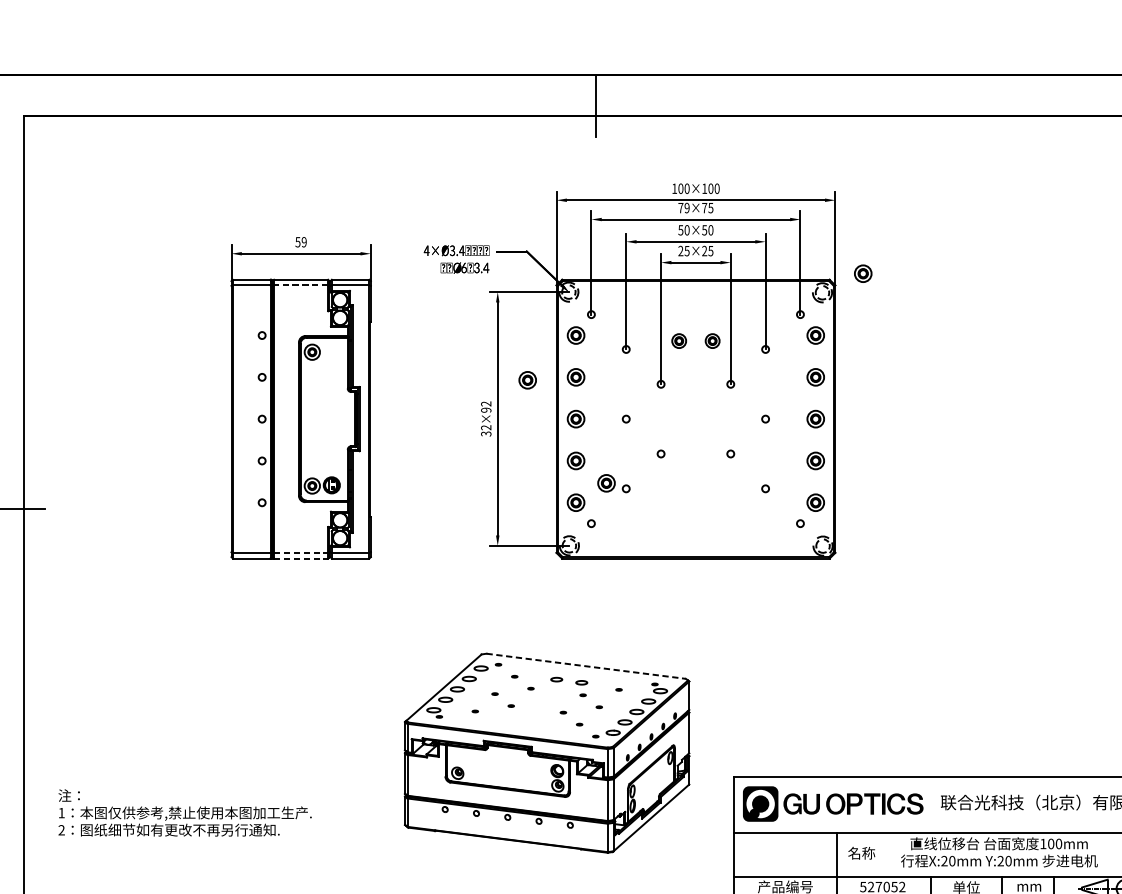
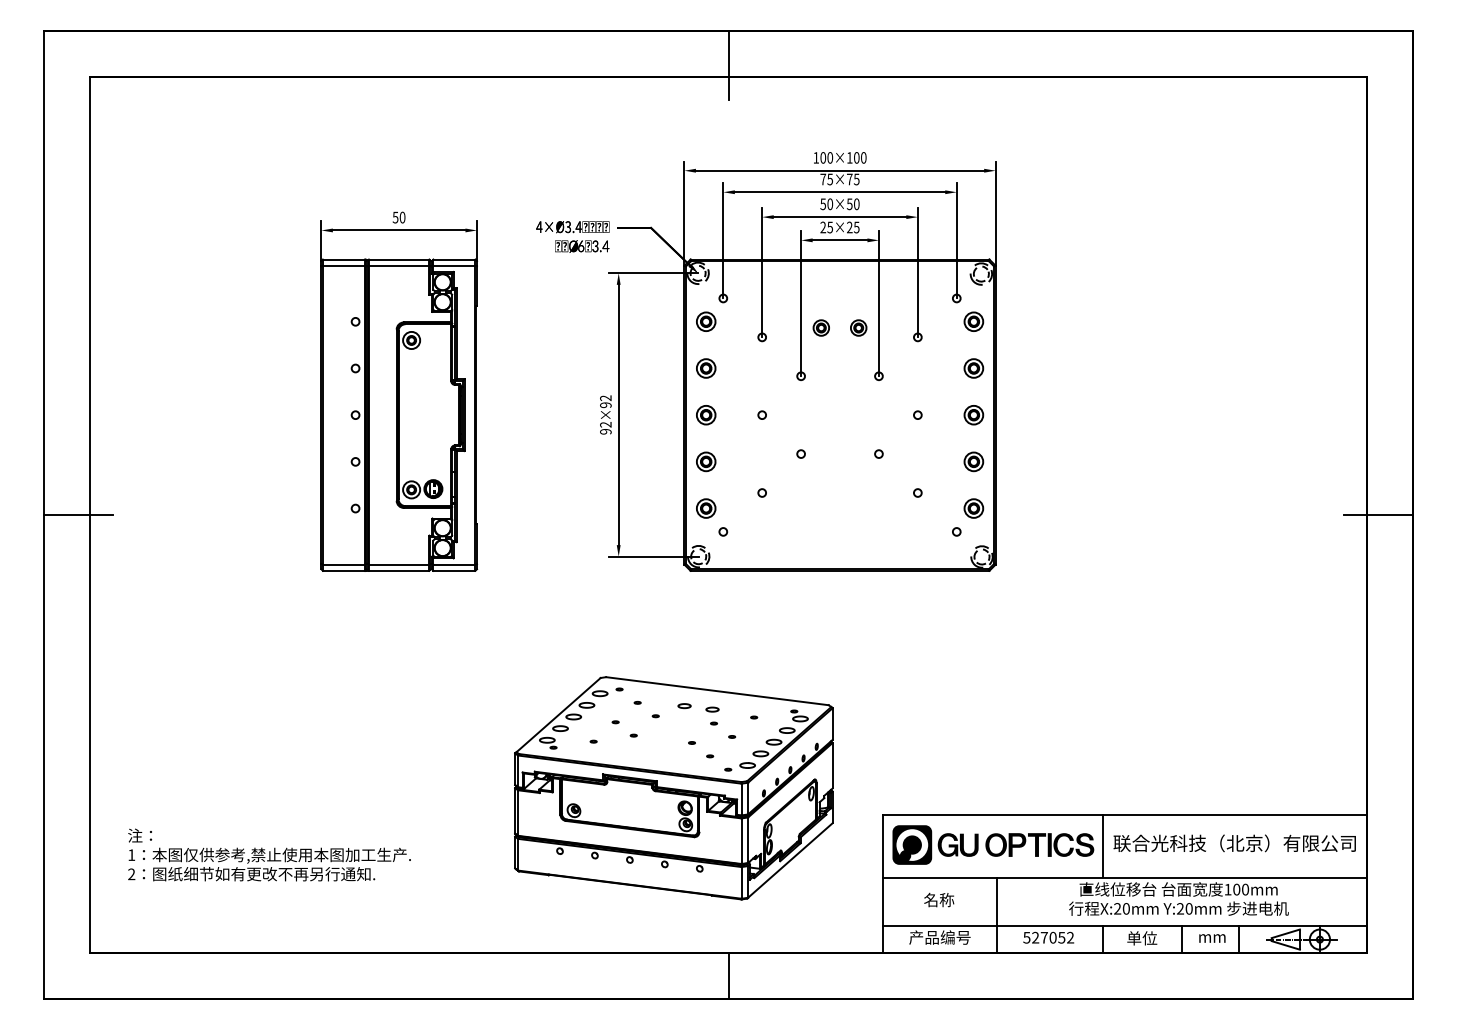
text: (686, 208) -> (829, 179), 79×75 -> 75×75
text: (304, 242) -> (402, 217), 59 -> 50
part: (862, 273) -> (1026, 252), removed
line: (300, 285) -> (398, 265), dashed -> solid
part: (528, 380) -> (652, 371), removed
text: (485, 433) -> (605, 431), 32×92 -> 92×92
part: (606, 483) -> (740, 486), removed
line: (301, 552) -> (399, 564), dashed -> solid
line: (301, 558) -> (399, 570), dashed -> solid
line: (586, 666) -> (717, 691), dashed -> solid
line: (930, 804) -> (1102, 845), added
text: (861, 852) -> (939, 899), moved

